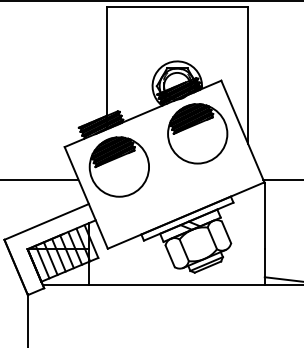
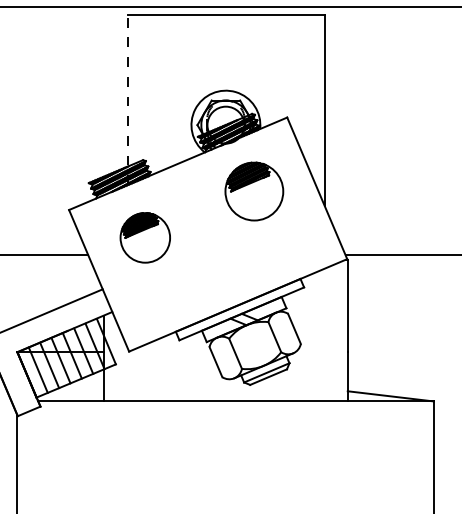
line: (106, 68) -> (127, 100), solid -> dashed
part: (197, 133) -> (254, 191), size x0.7
part: (119, 166) -> (145, 237), size x0.6

